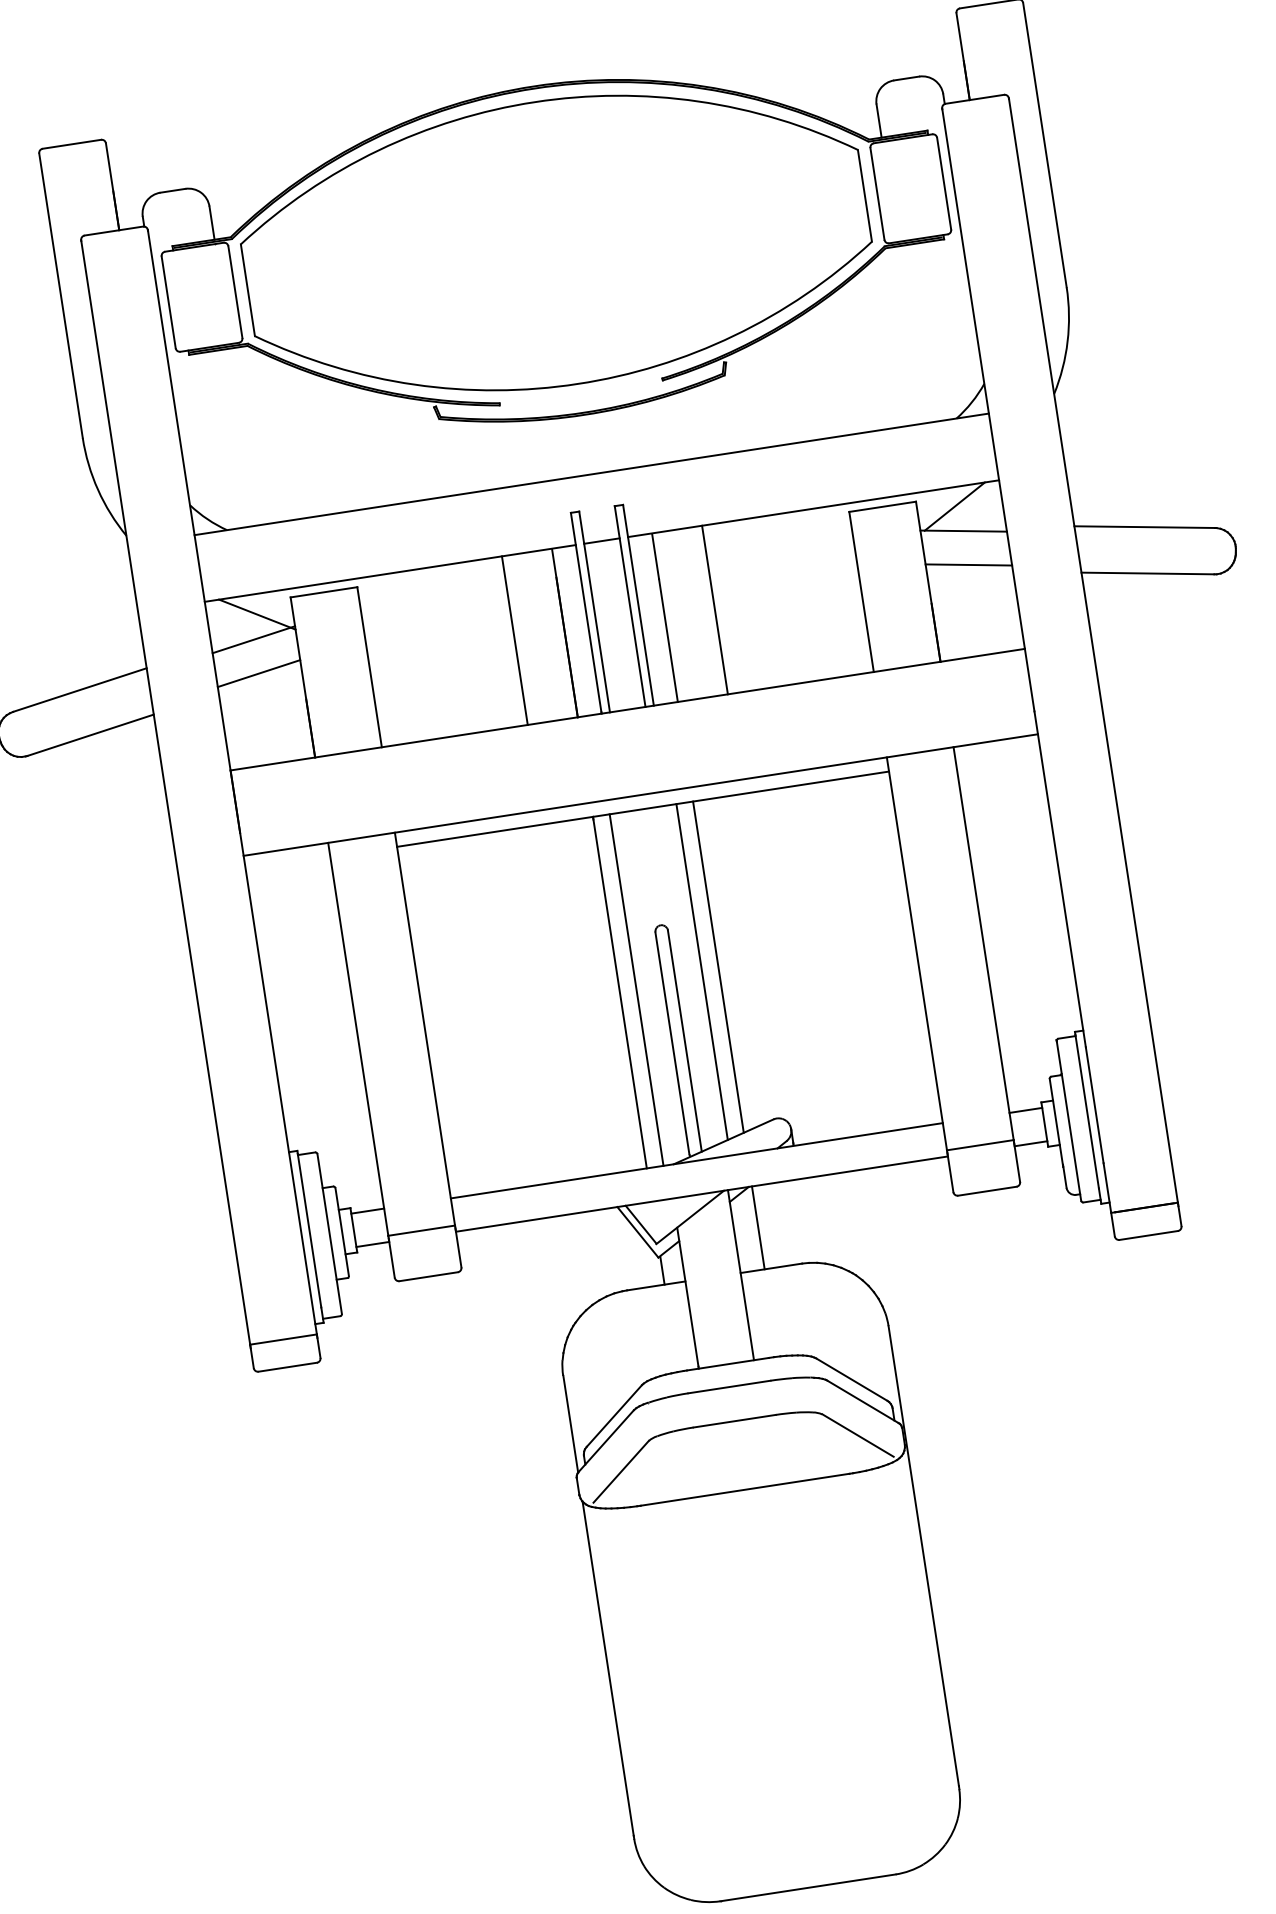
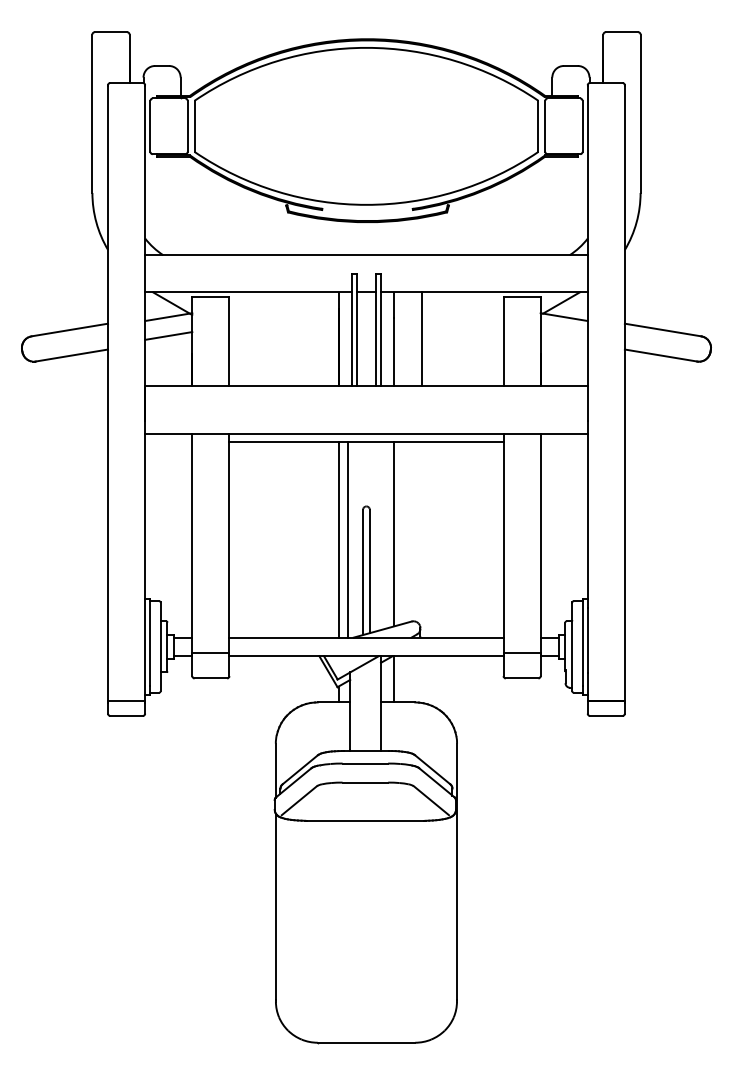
line: (967, 564) -> (563, 335), removed
line: (514, 640) -> (310, 339), removed
line: (702, 970) -> (385, 534), removed

